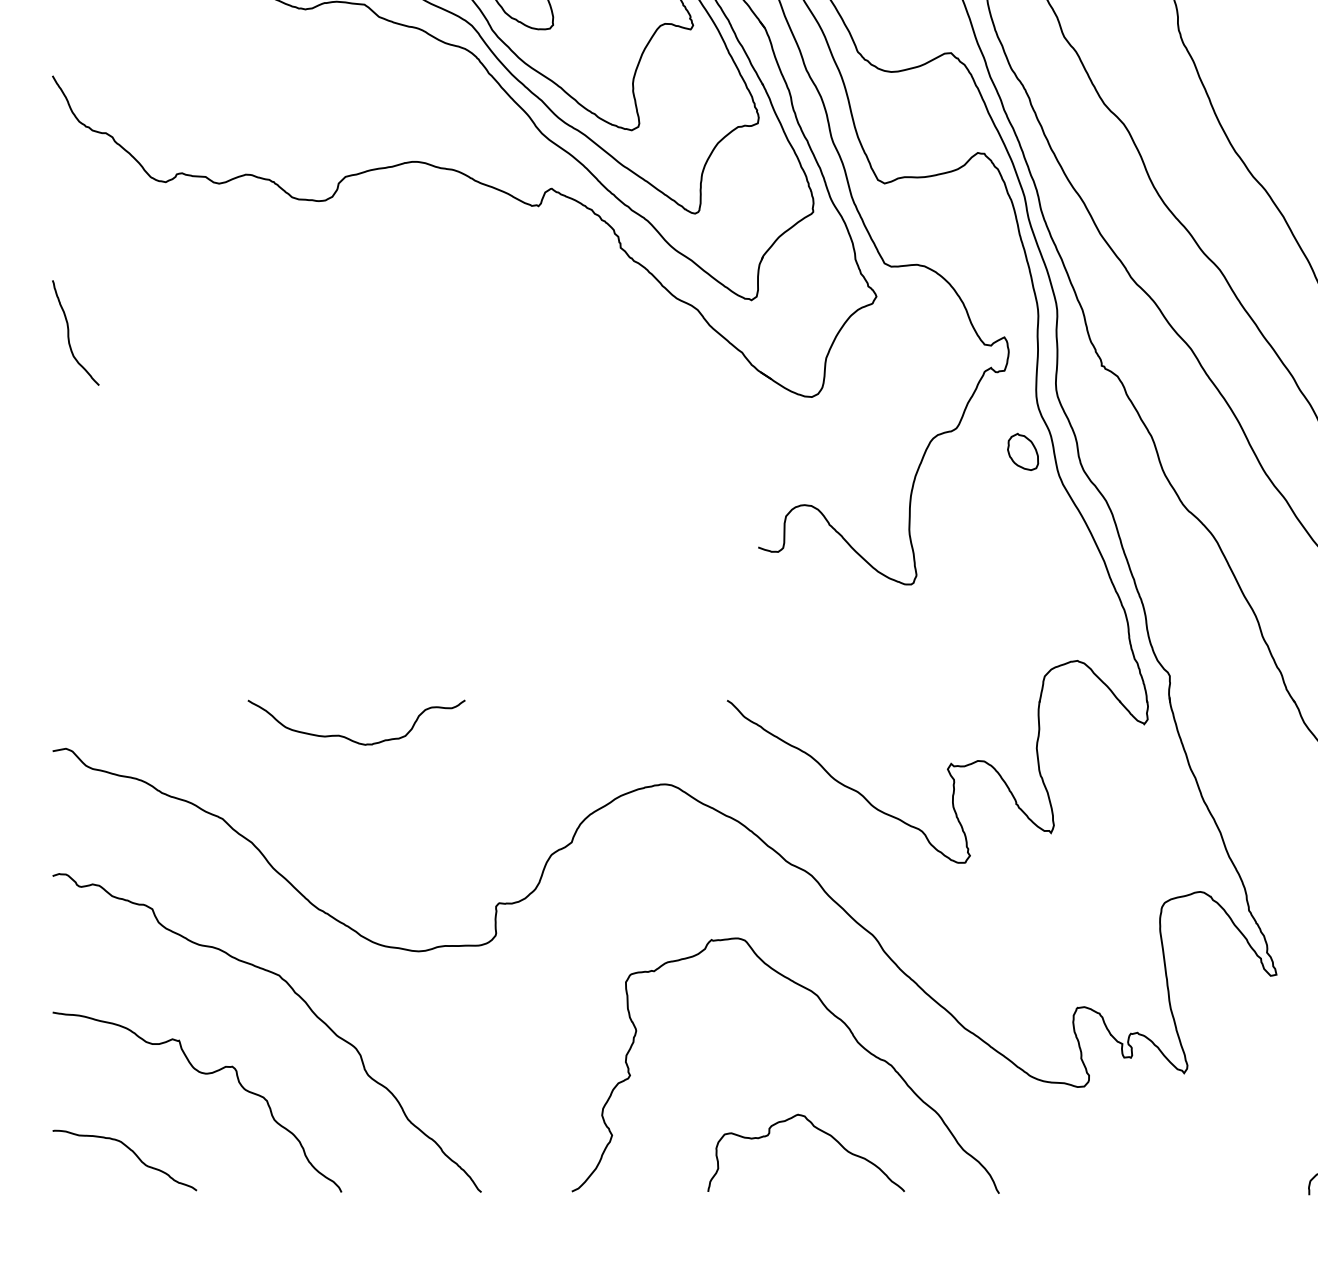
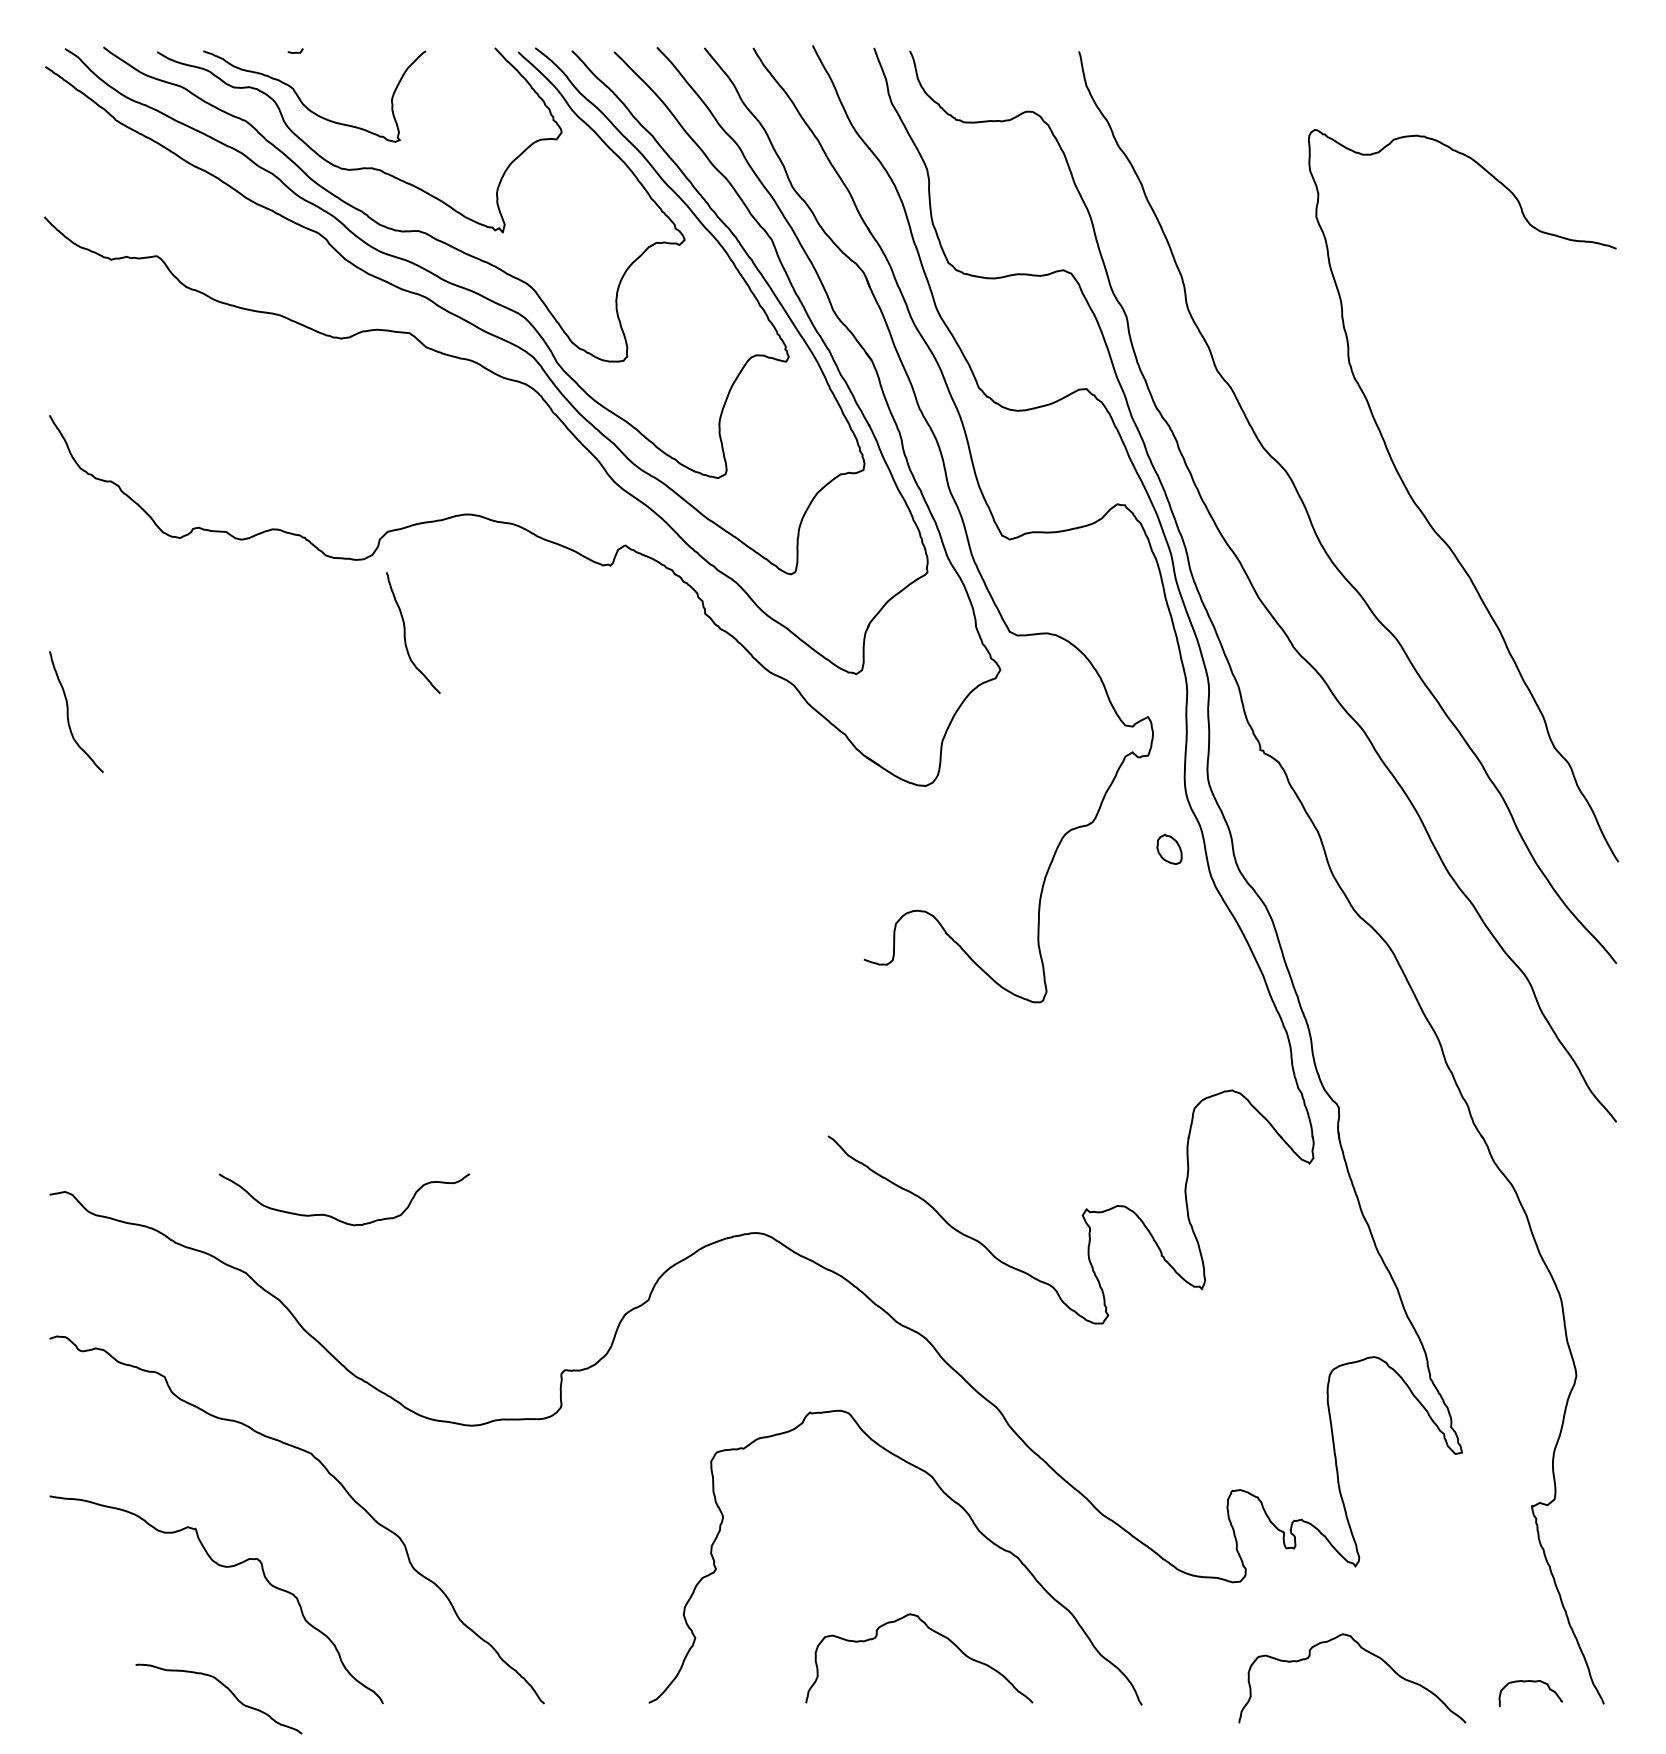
curve: (361, 264) -> (405, 632), added
part: (1023, 452) -> (1169, 849), size x0.7
curve: (348, 738) -> (335, 1217), moved
curve: (1192, 1147) -> (1365, 1651), added
curve: (132, 1152) -> (227, 1689), moved

